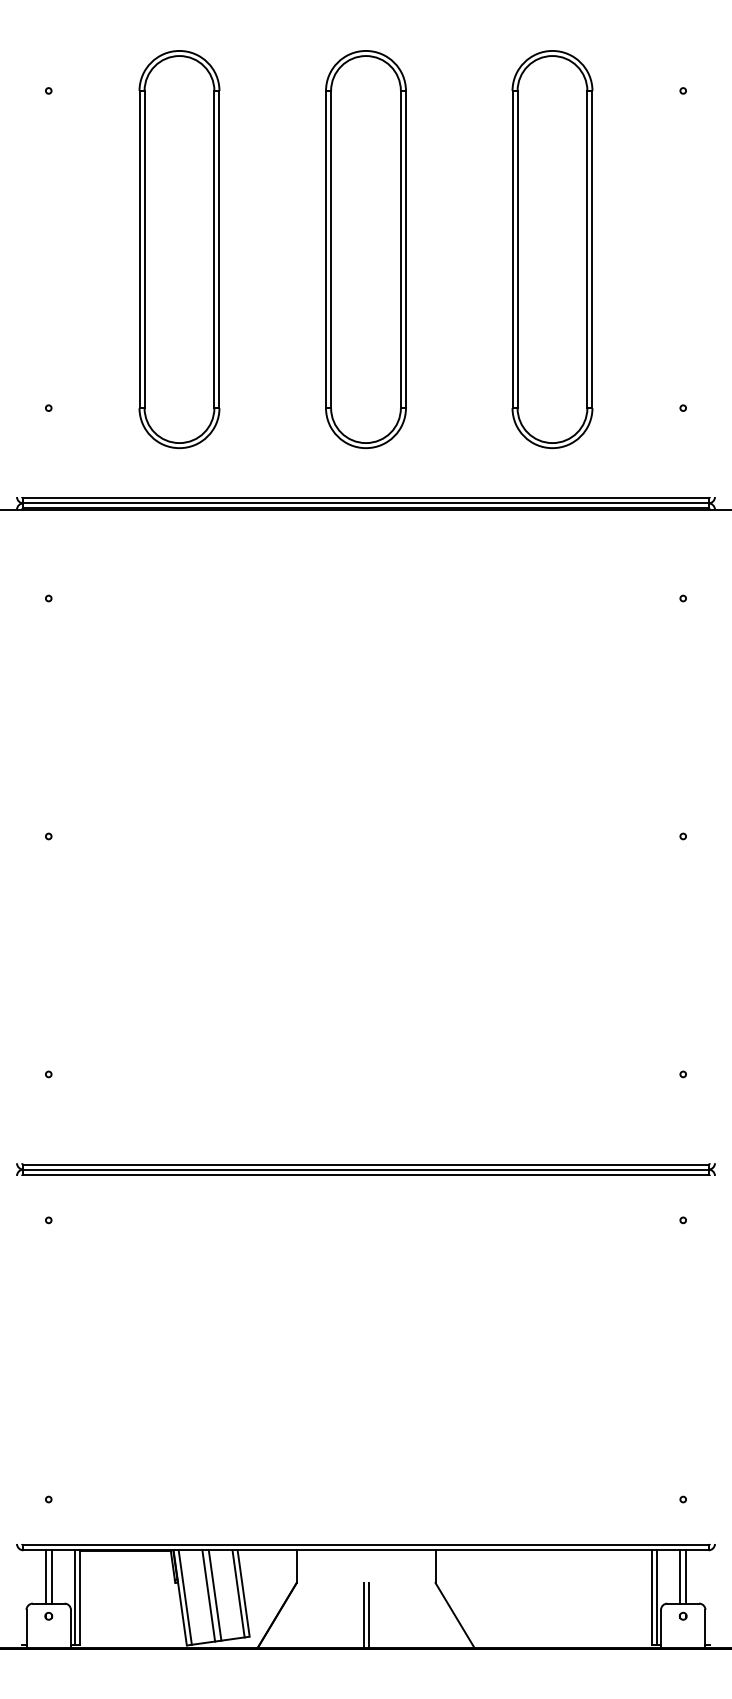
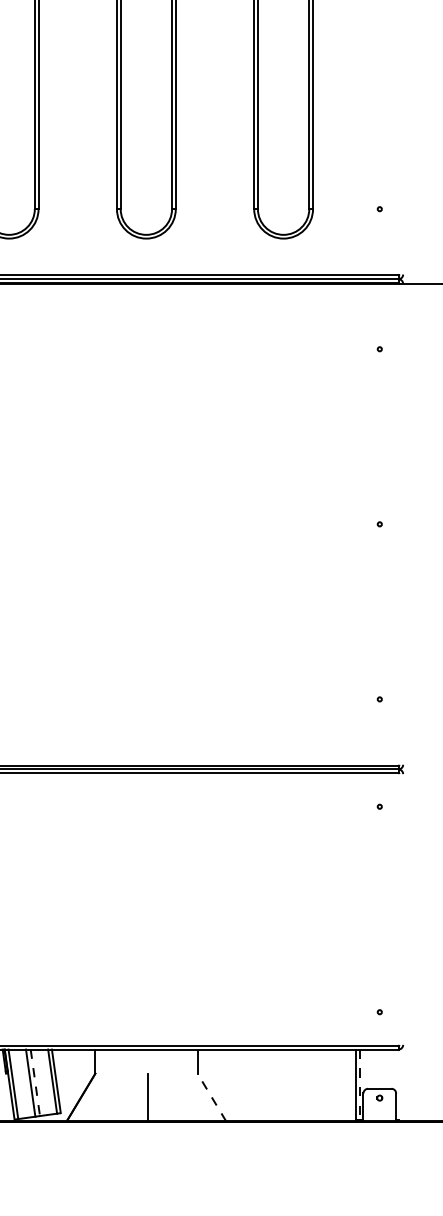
line: (680, 1576) -> (377, 1068), removed
line: (686, 1576) -> (382, 1068), removed
line: (215, 1595) -> (35, 1082), solid -> dashed
line: (656, 1597) -> (360, 1084), solid -> dashed
line: (363, 1615) -> (144, 1097), removed
line: (455, 1615) -> (212, 1097), solid -> dashed

